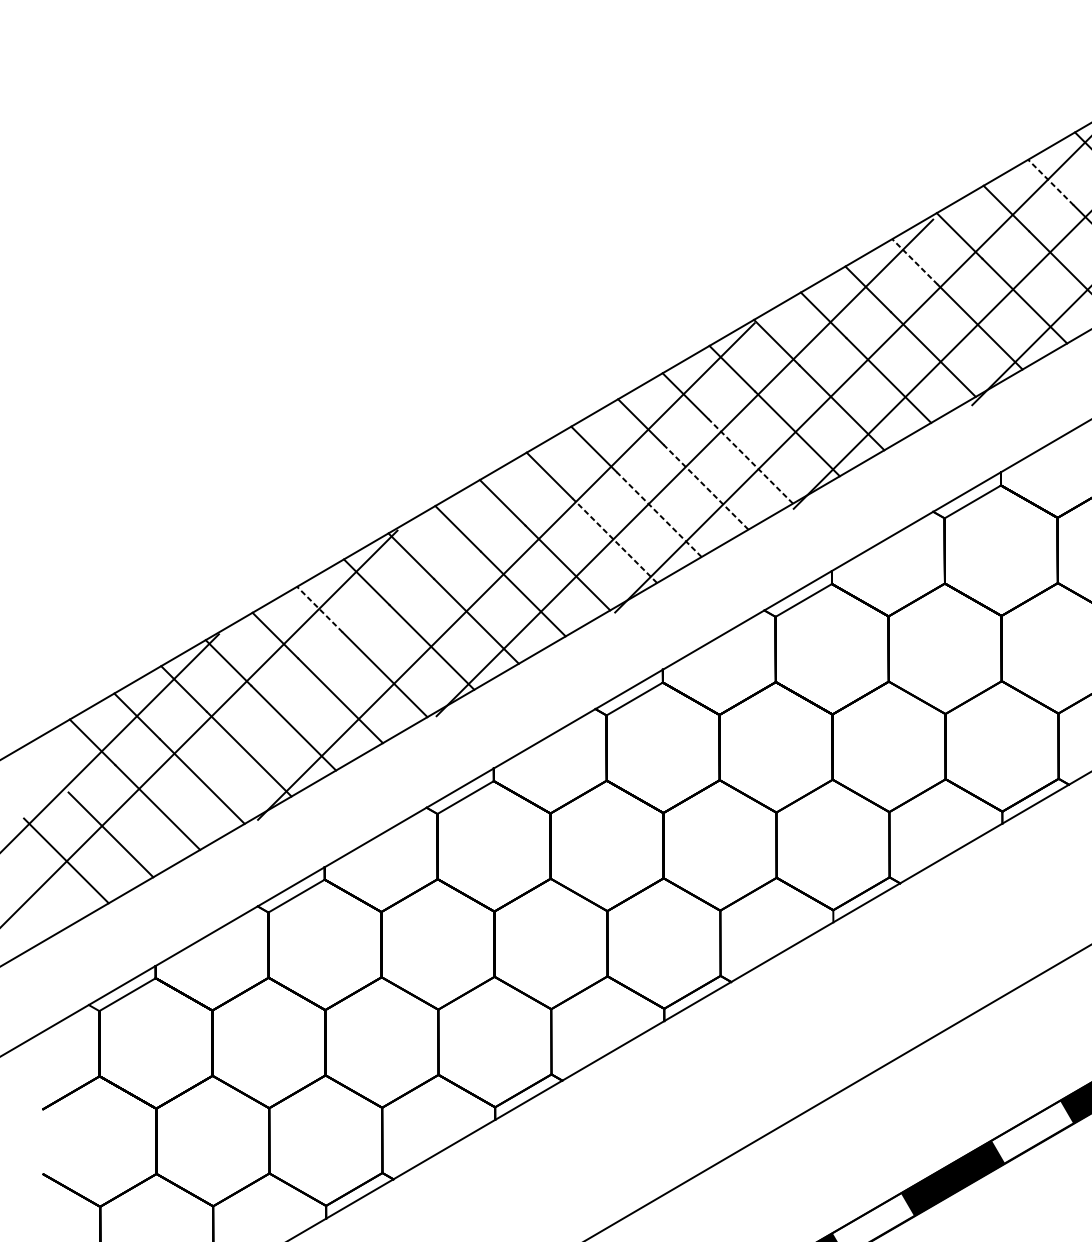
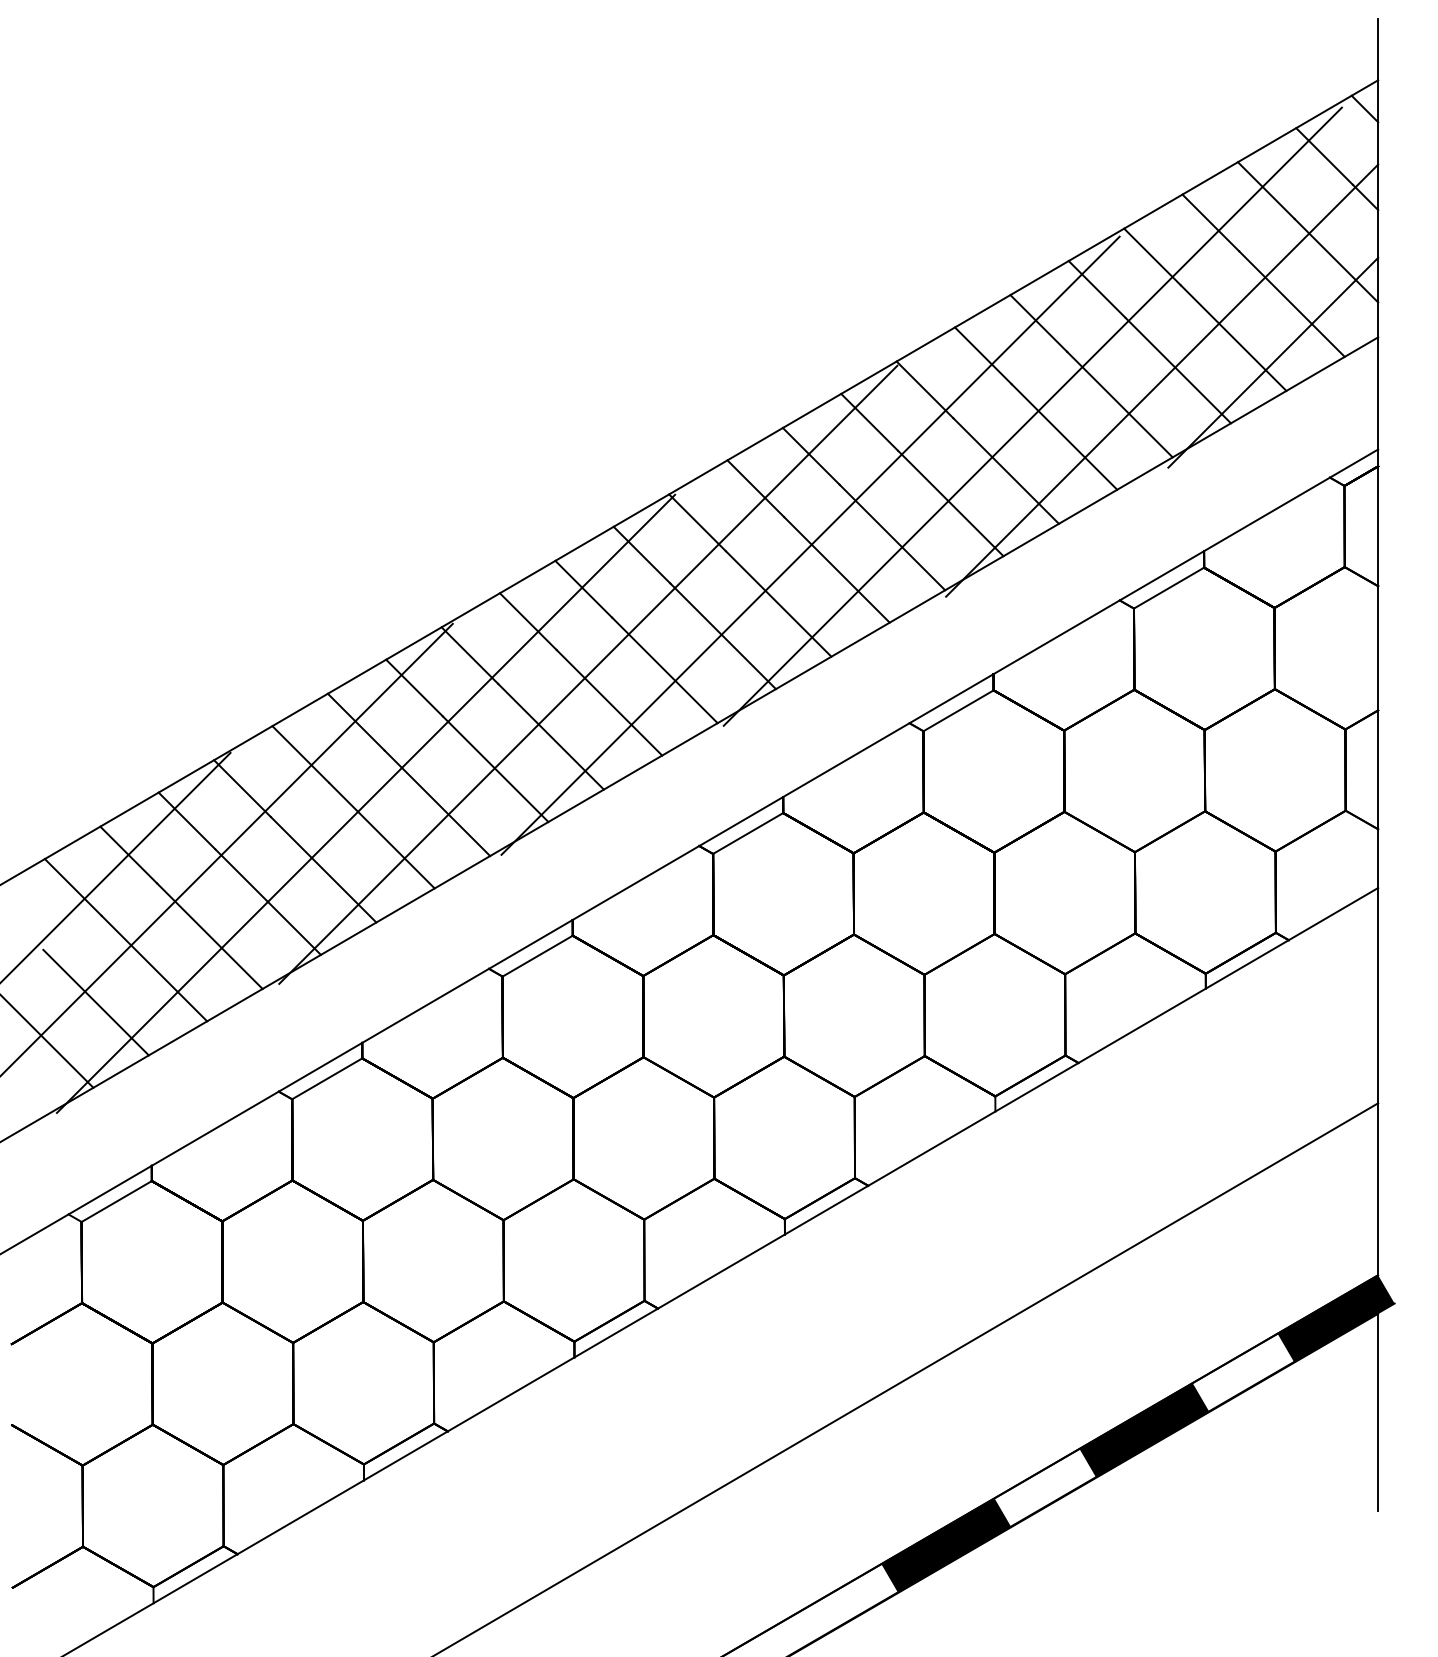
line: (1050, 182) -> (1265, 190), dashed -> solid
line: (914, 262) -> (1096, 289), dashed -> solid
line: (750, 461) -> (892, 537), dashed -> solid
line: (705, 486) -> (836, 569), dashed -> solid
line: (659, 514) -> (778, 603), dashed -> solid
line: (614, 540) -> (723, 636), dashed -> solid
line: (319, 609) -> (355, 721), dashed -> solid
line: (327, 674) -> (365, 803), added

